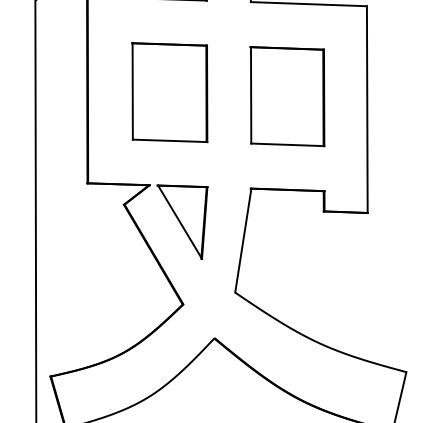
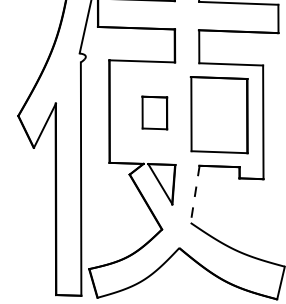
part: (169, 91) -> (154, 112), size x0.6
part: (287, 97) -> (219, 115), size x1.4
line: (243, 240) -> (195, 194), solid -> dashed

